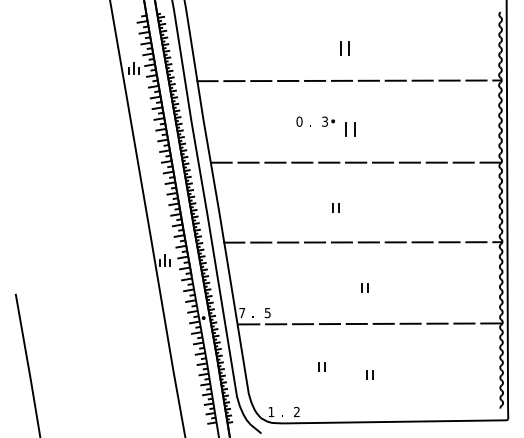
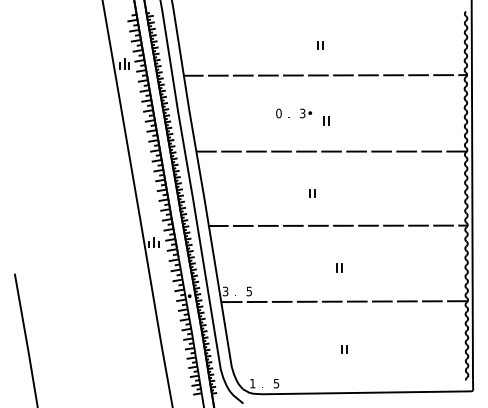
part: (344, 48) -> (320, 45), size x0.62
part: (350, 129) -> (326, 120), size x0.62
text: (242, 312) -> (225, 291), 7 -> 3
part: (321, 366) -> (299, 341), removed
text: (296, 411) -> (276, 383), 2 -> 5

